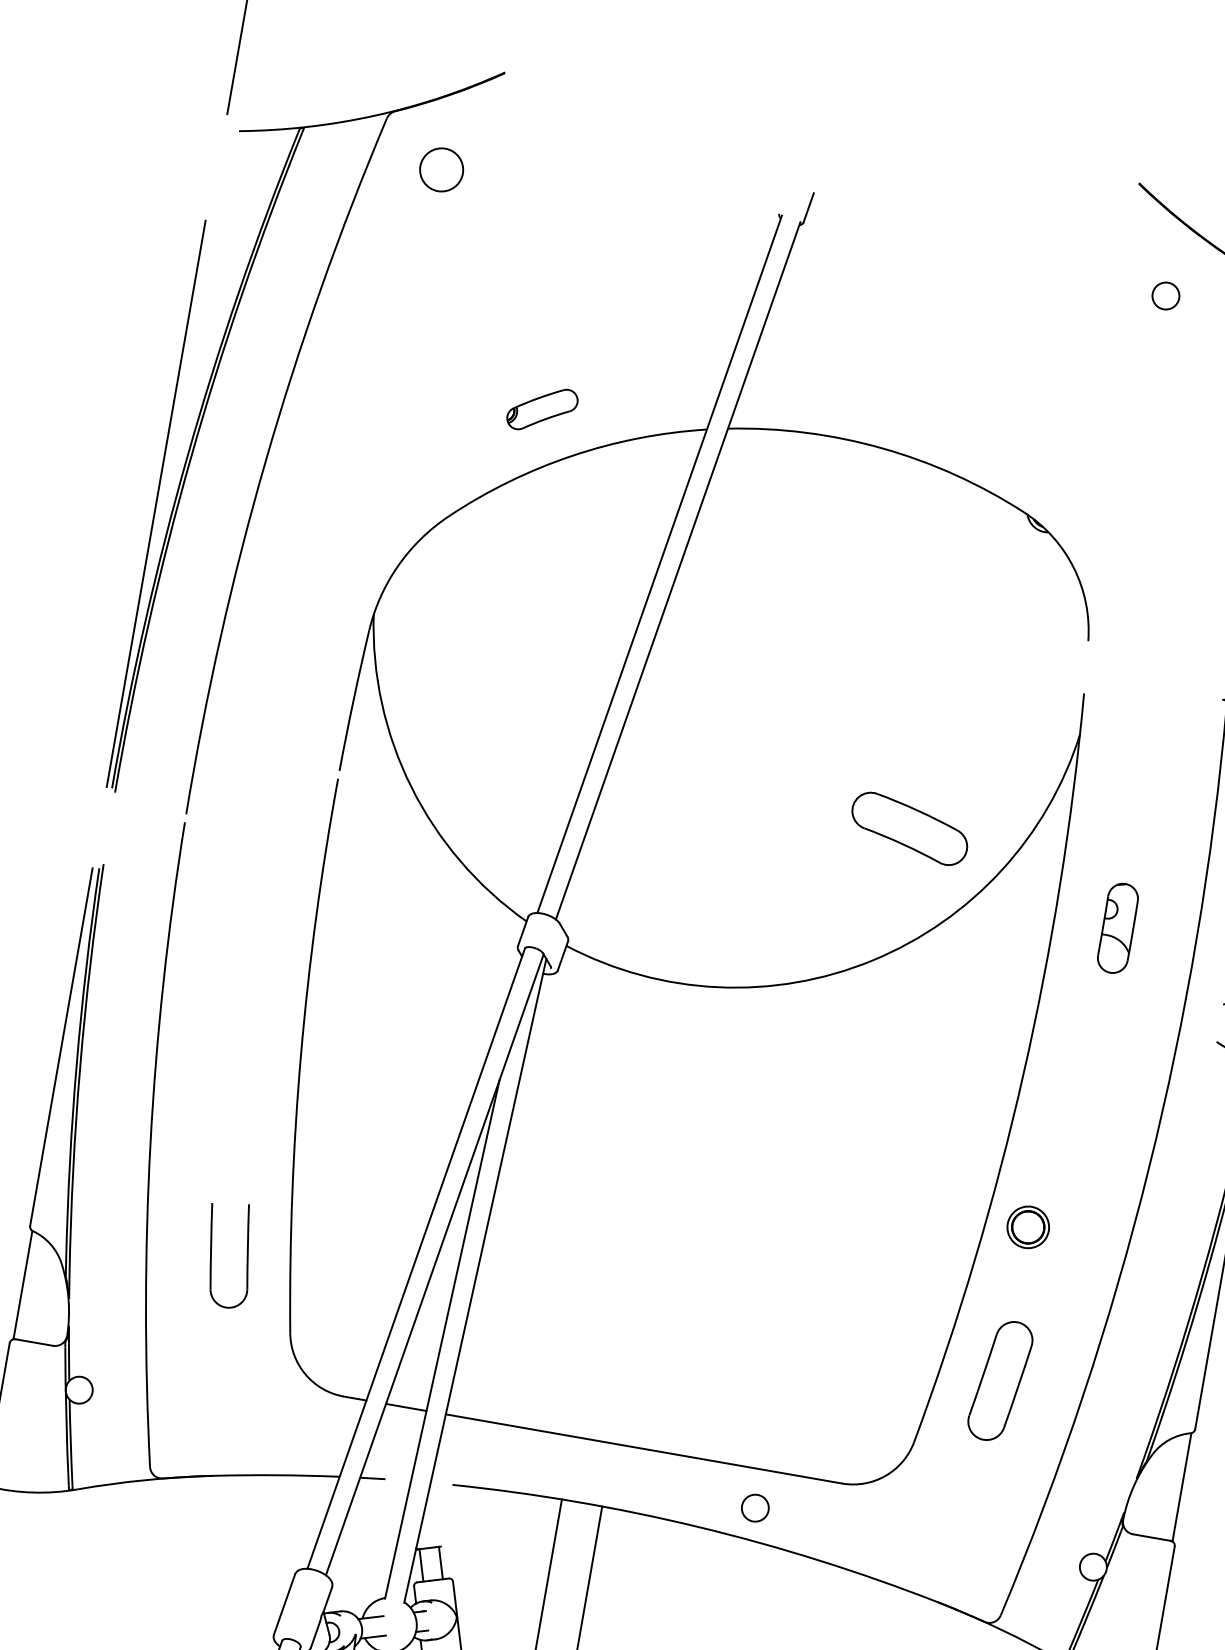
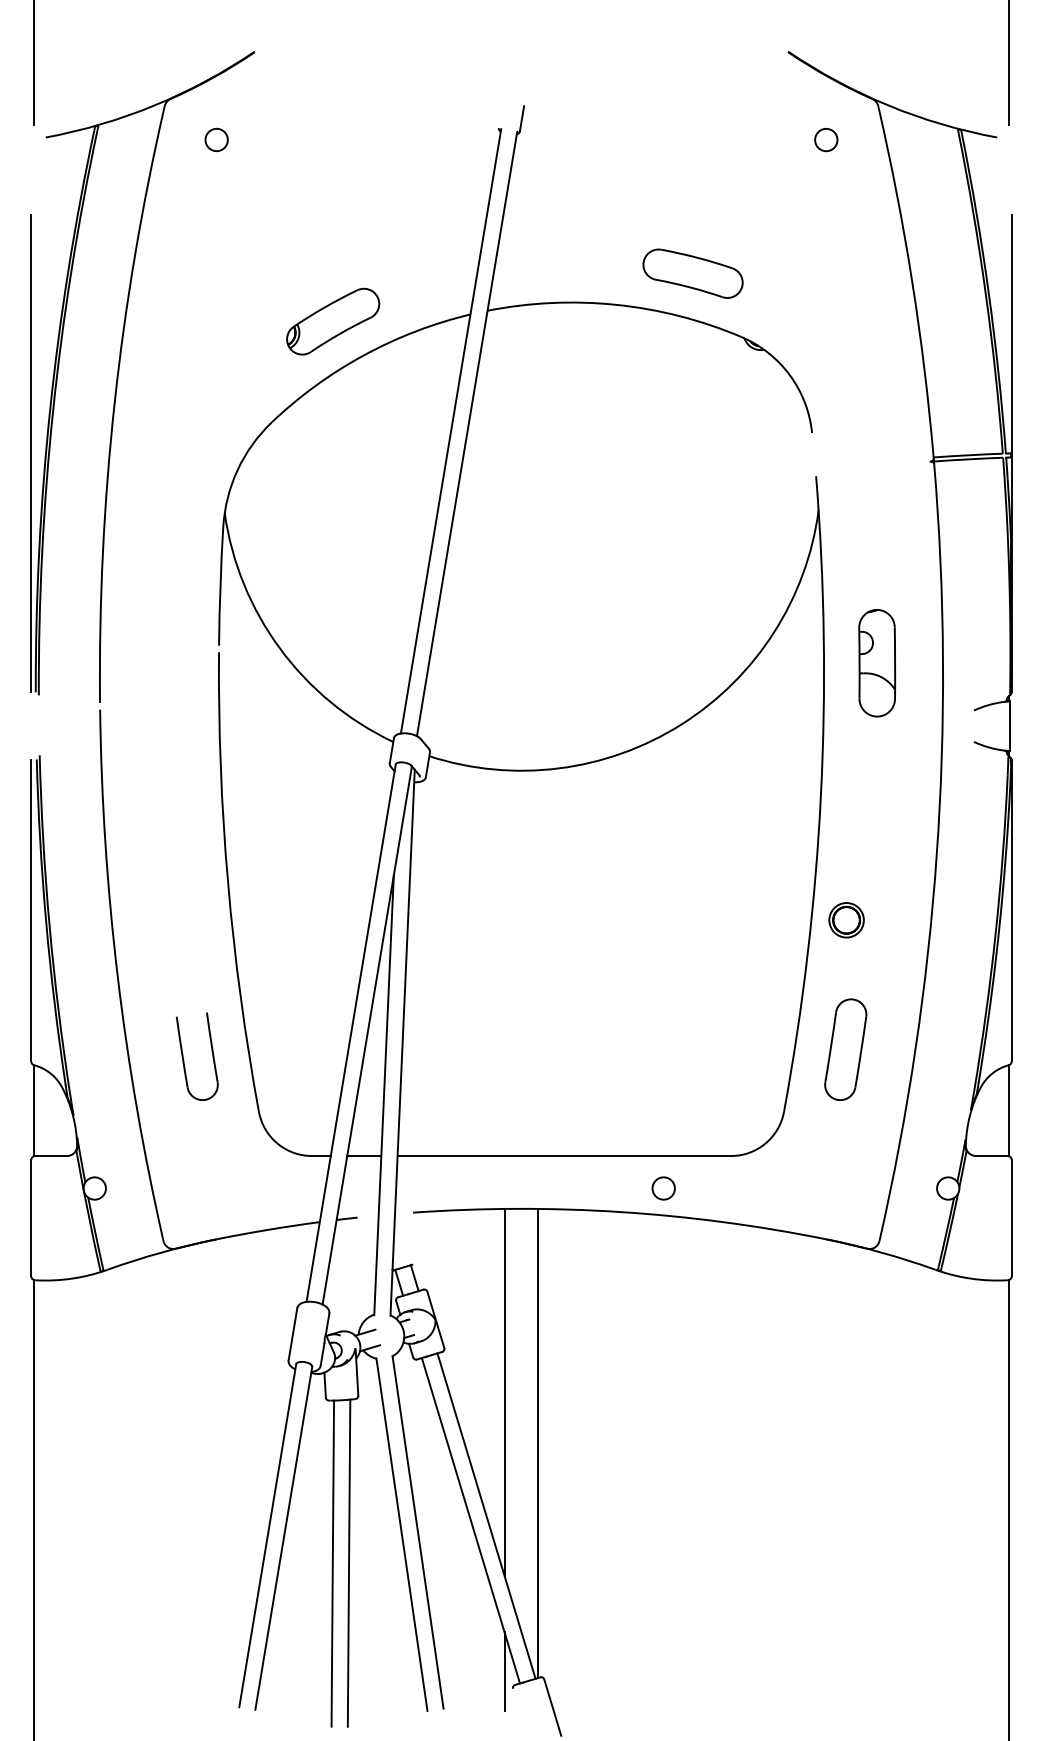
circle: (441, 168) -> (216, 139), size x0.62
part: (542, 409) -> (333, 321), size x1.67
part: (909, 828) -> (692, 273), moved
part: (1118, 928) -> (877, 663), size x1.43

